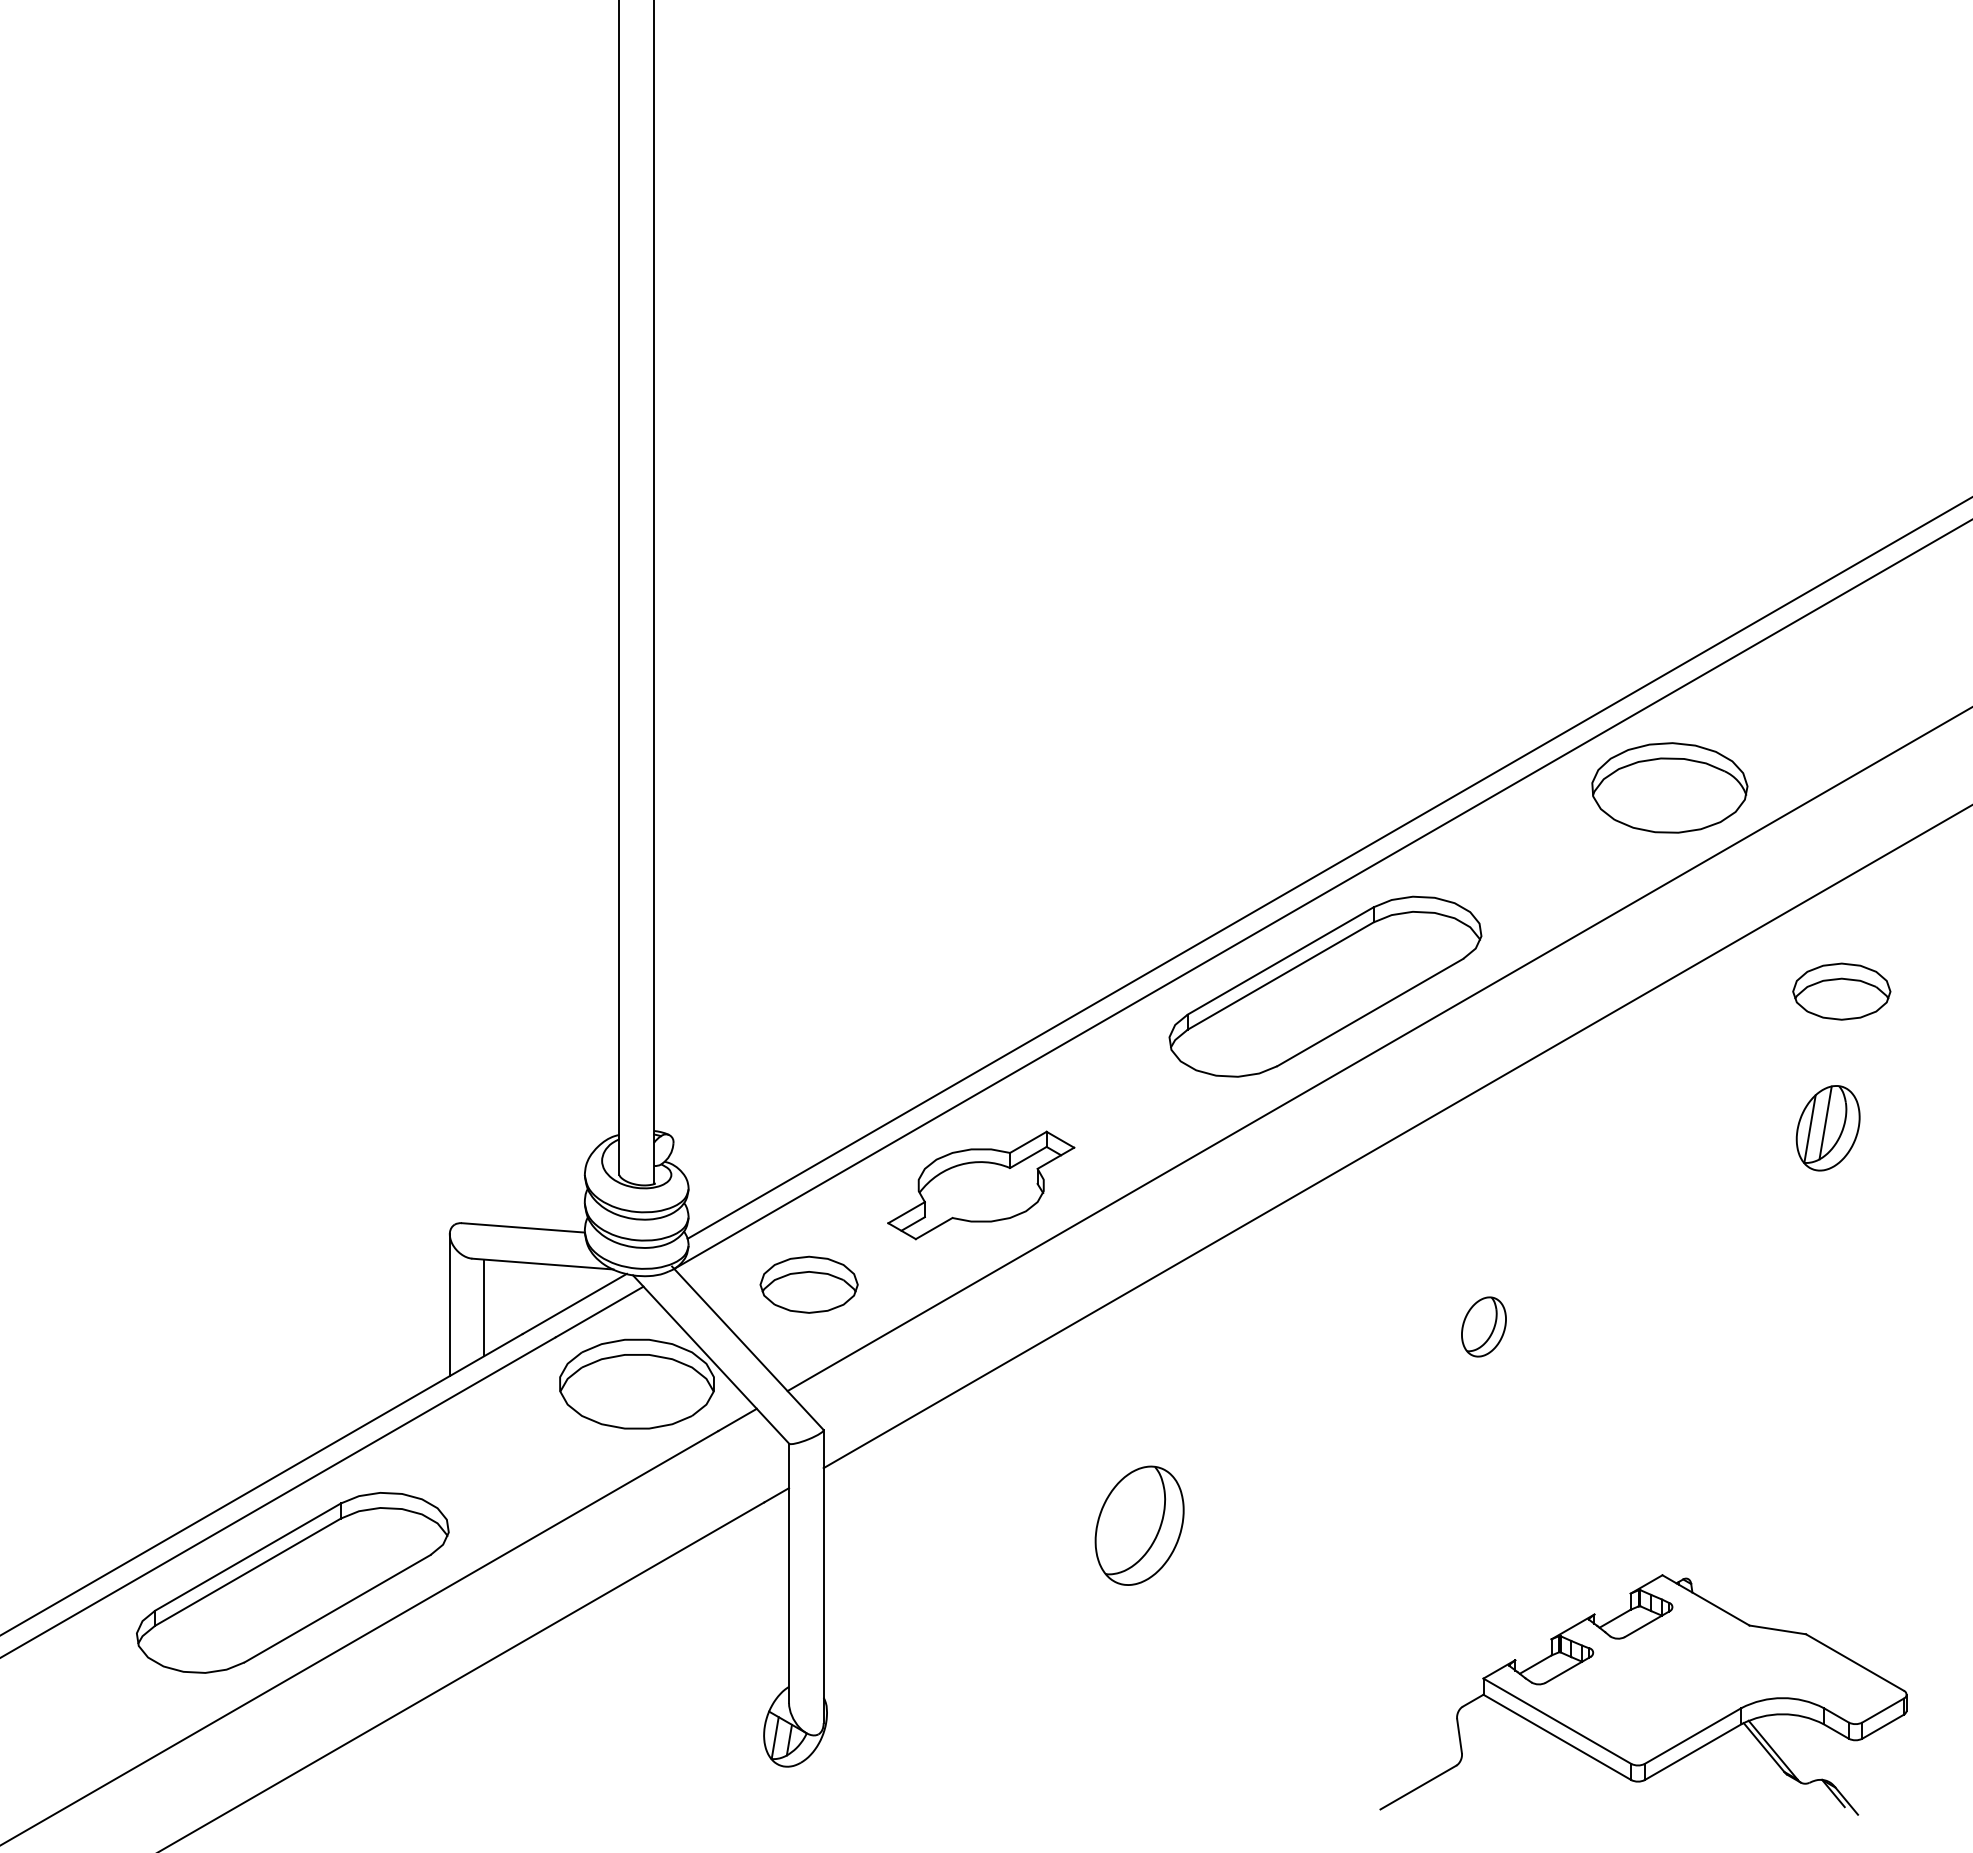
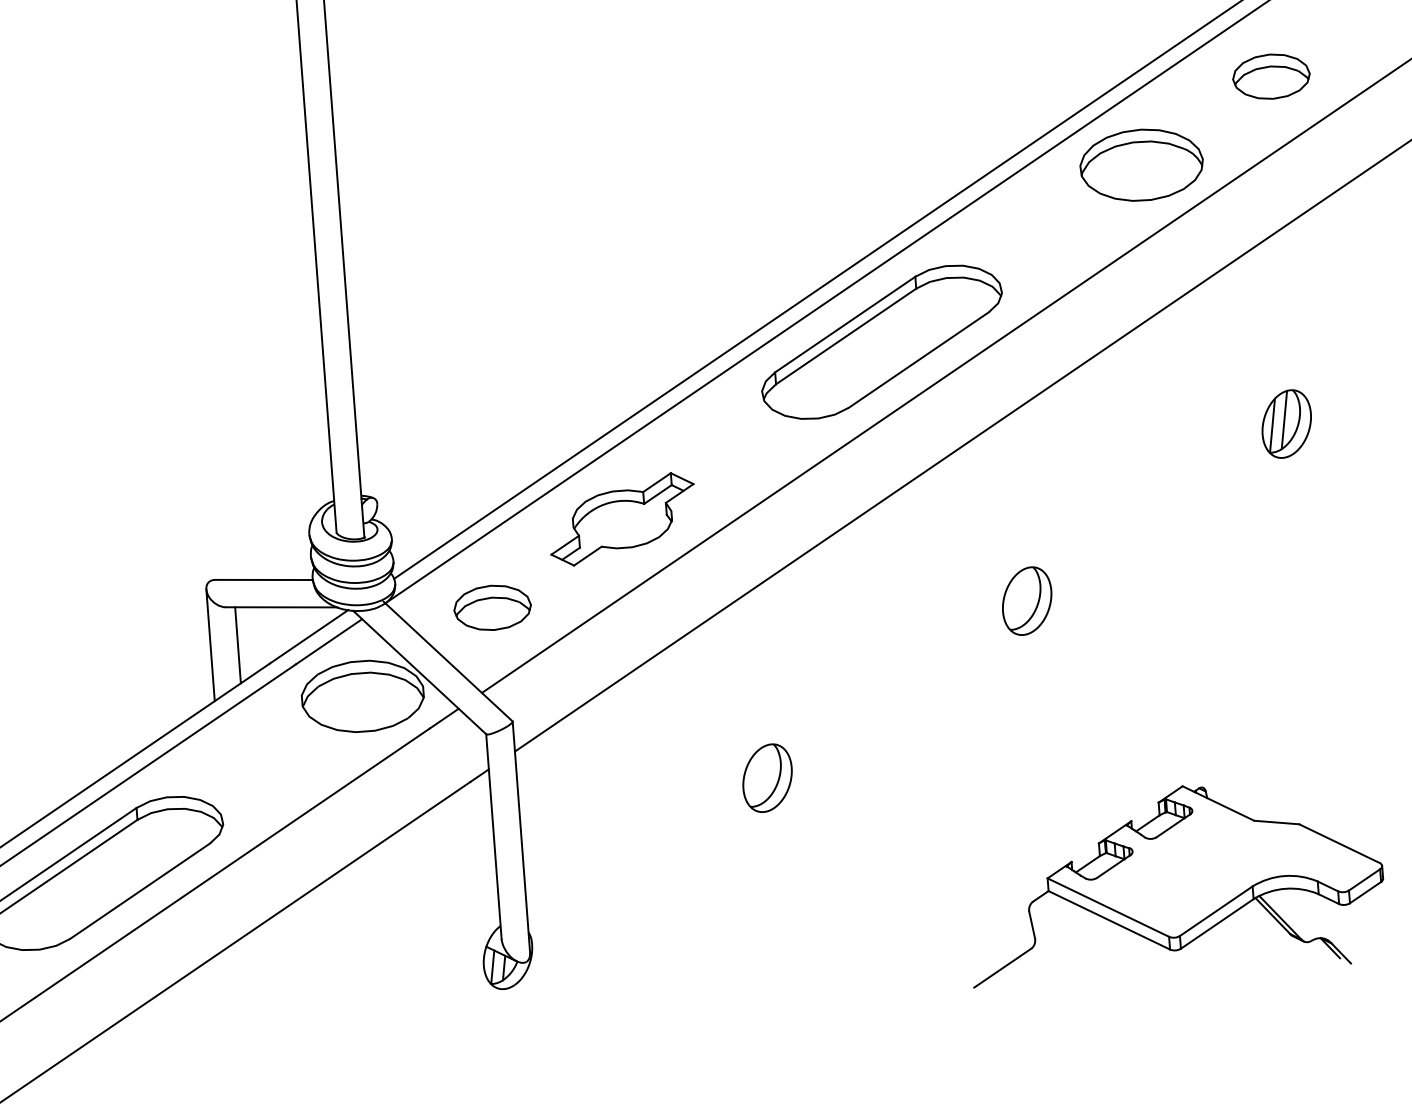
part: (1841, 991) -> (1271, 76), moved
part: (1483, 1326) -> (1026, 600), size x1.43
part: (1139, 1525) -> (767, 778), size x0.71

